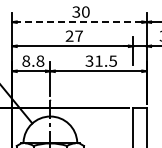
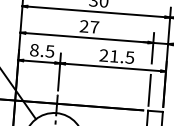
line: (79, 22) -> (96, 12), dashed -> solid
text: (40, 60) -> (50, 50), 8.8 -> 8.5
text: (89, 61) -> (103, 55), 31.5 -> 21.5
line: (133, 89) -> (149, 90), added

